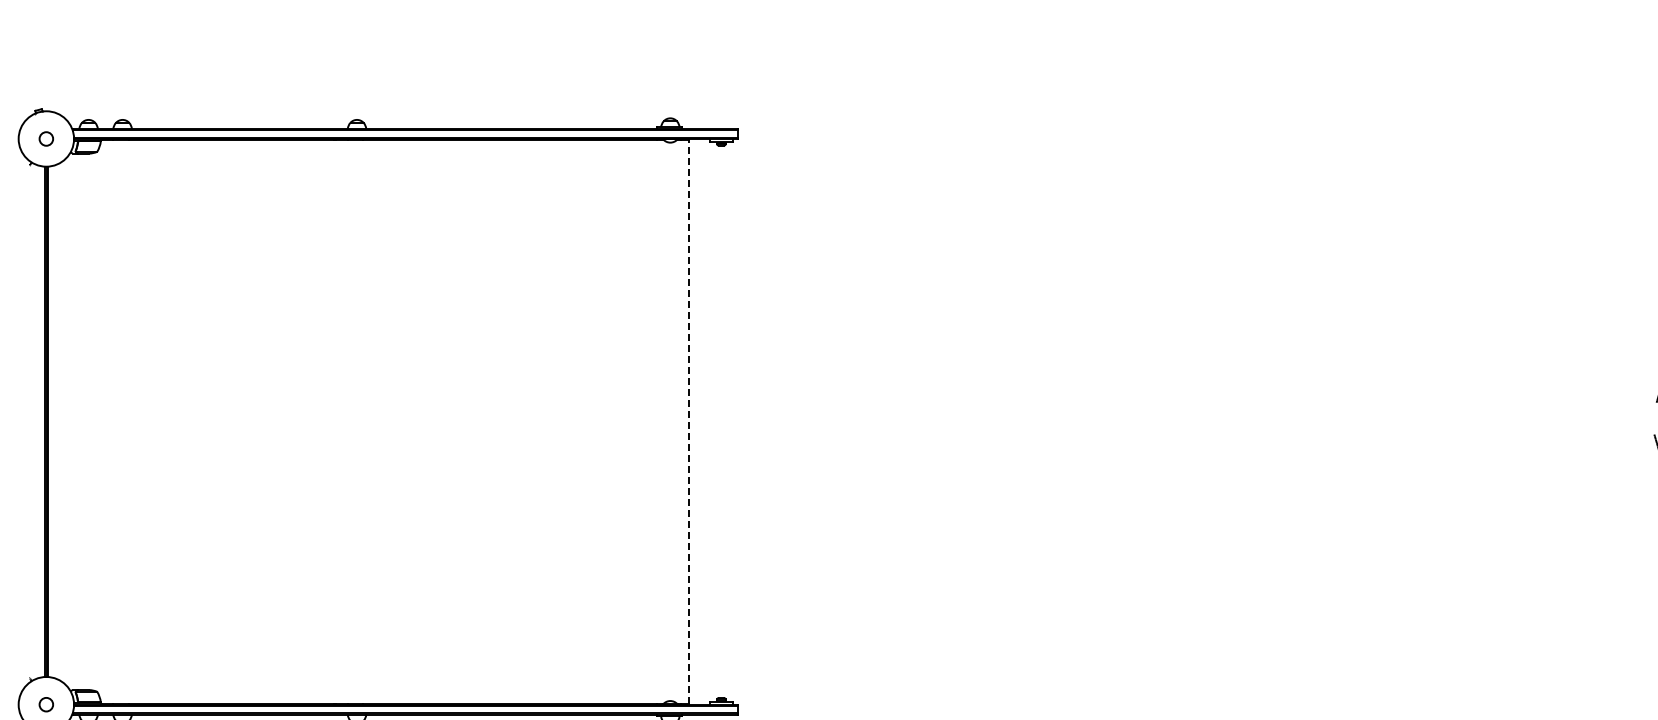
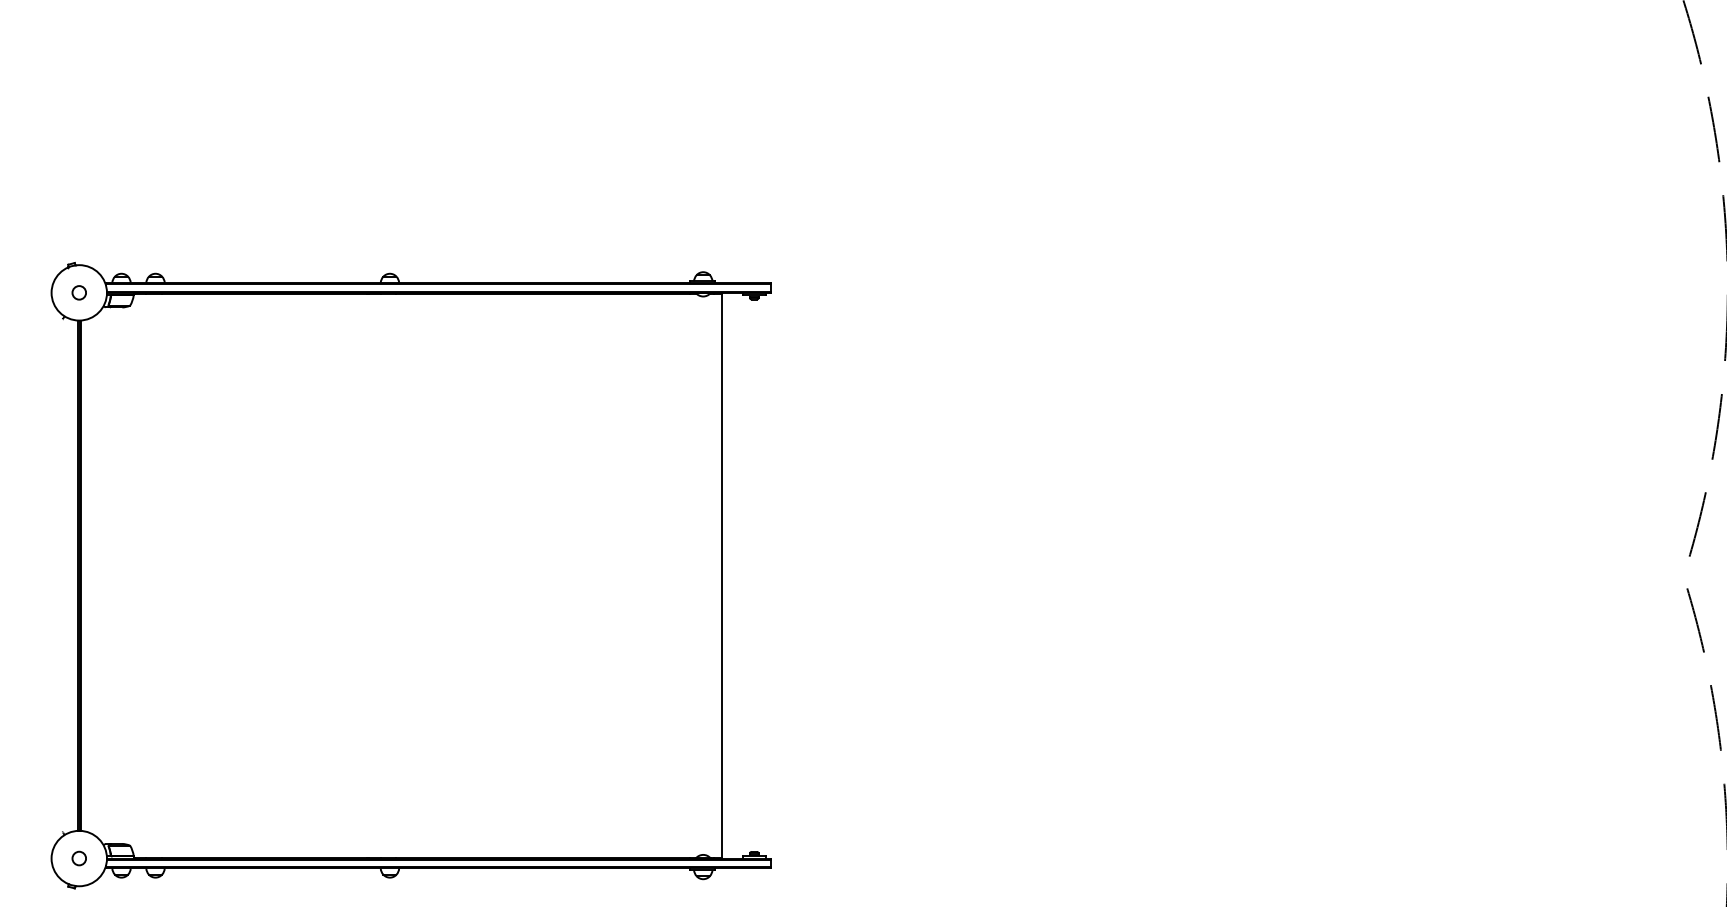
line: (688, 421) -> (721, 575), dashed -> solid

